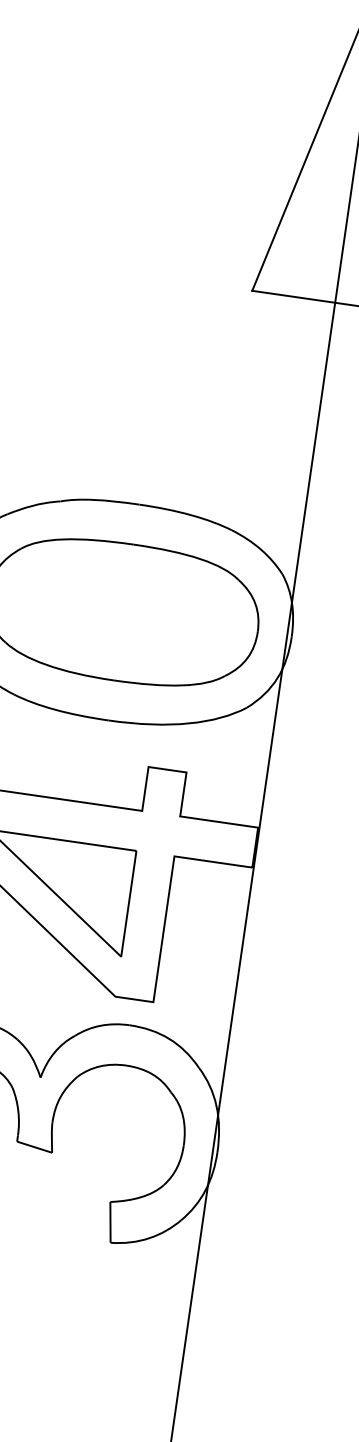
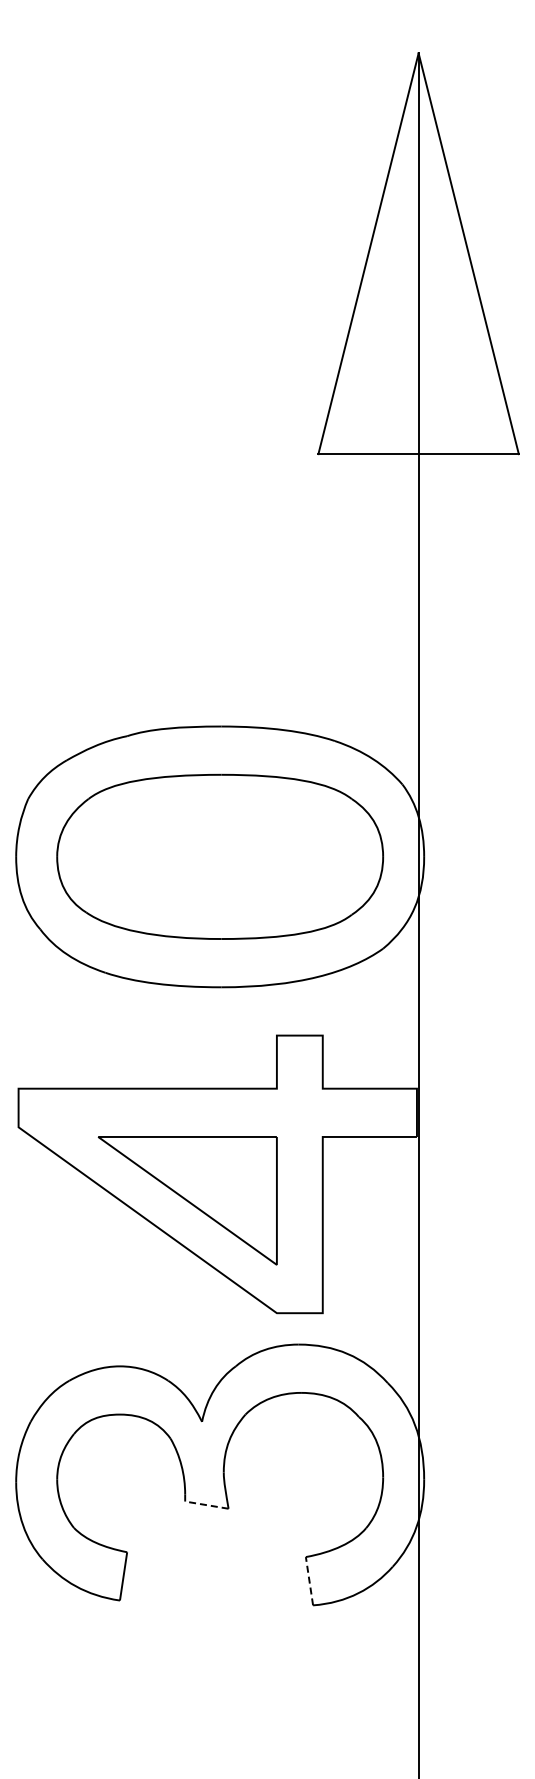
line: (34, 1147) -> (206, 1505), solid -> dashed
line: (110, 1221) -> (309, 1580), solid -> dashed

